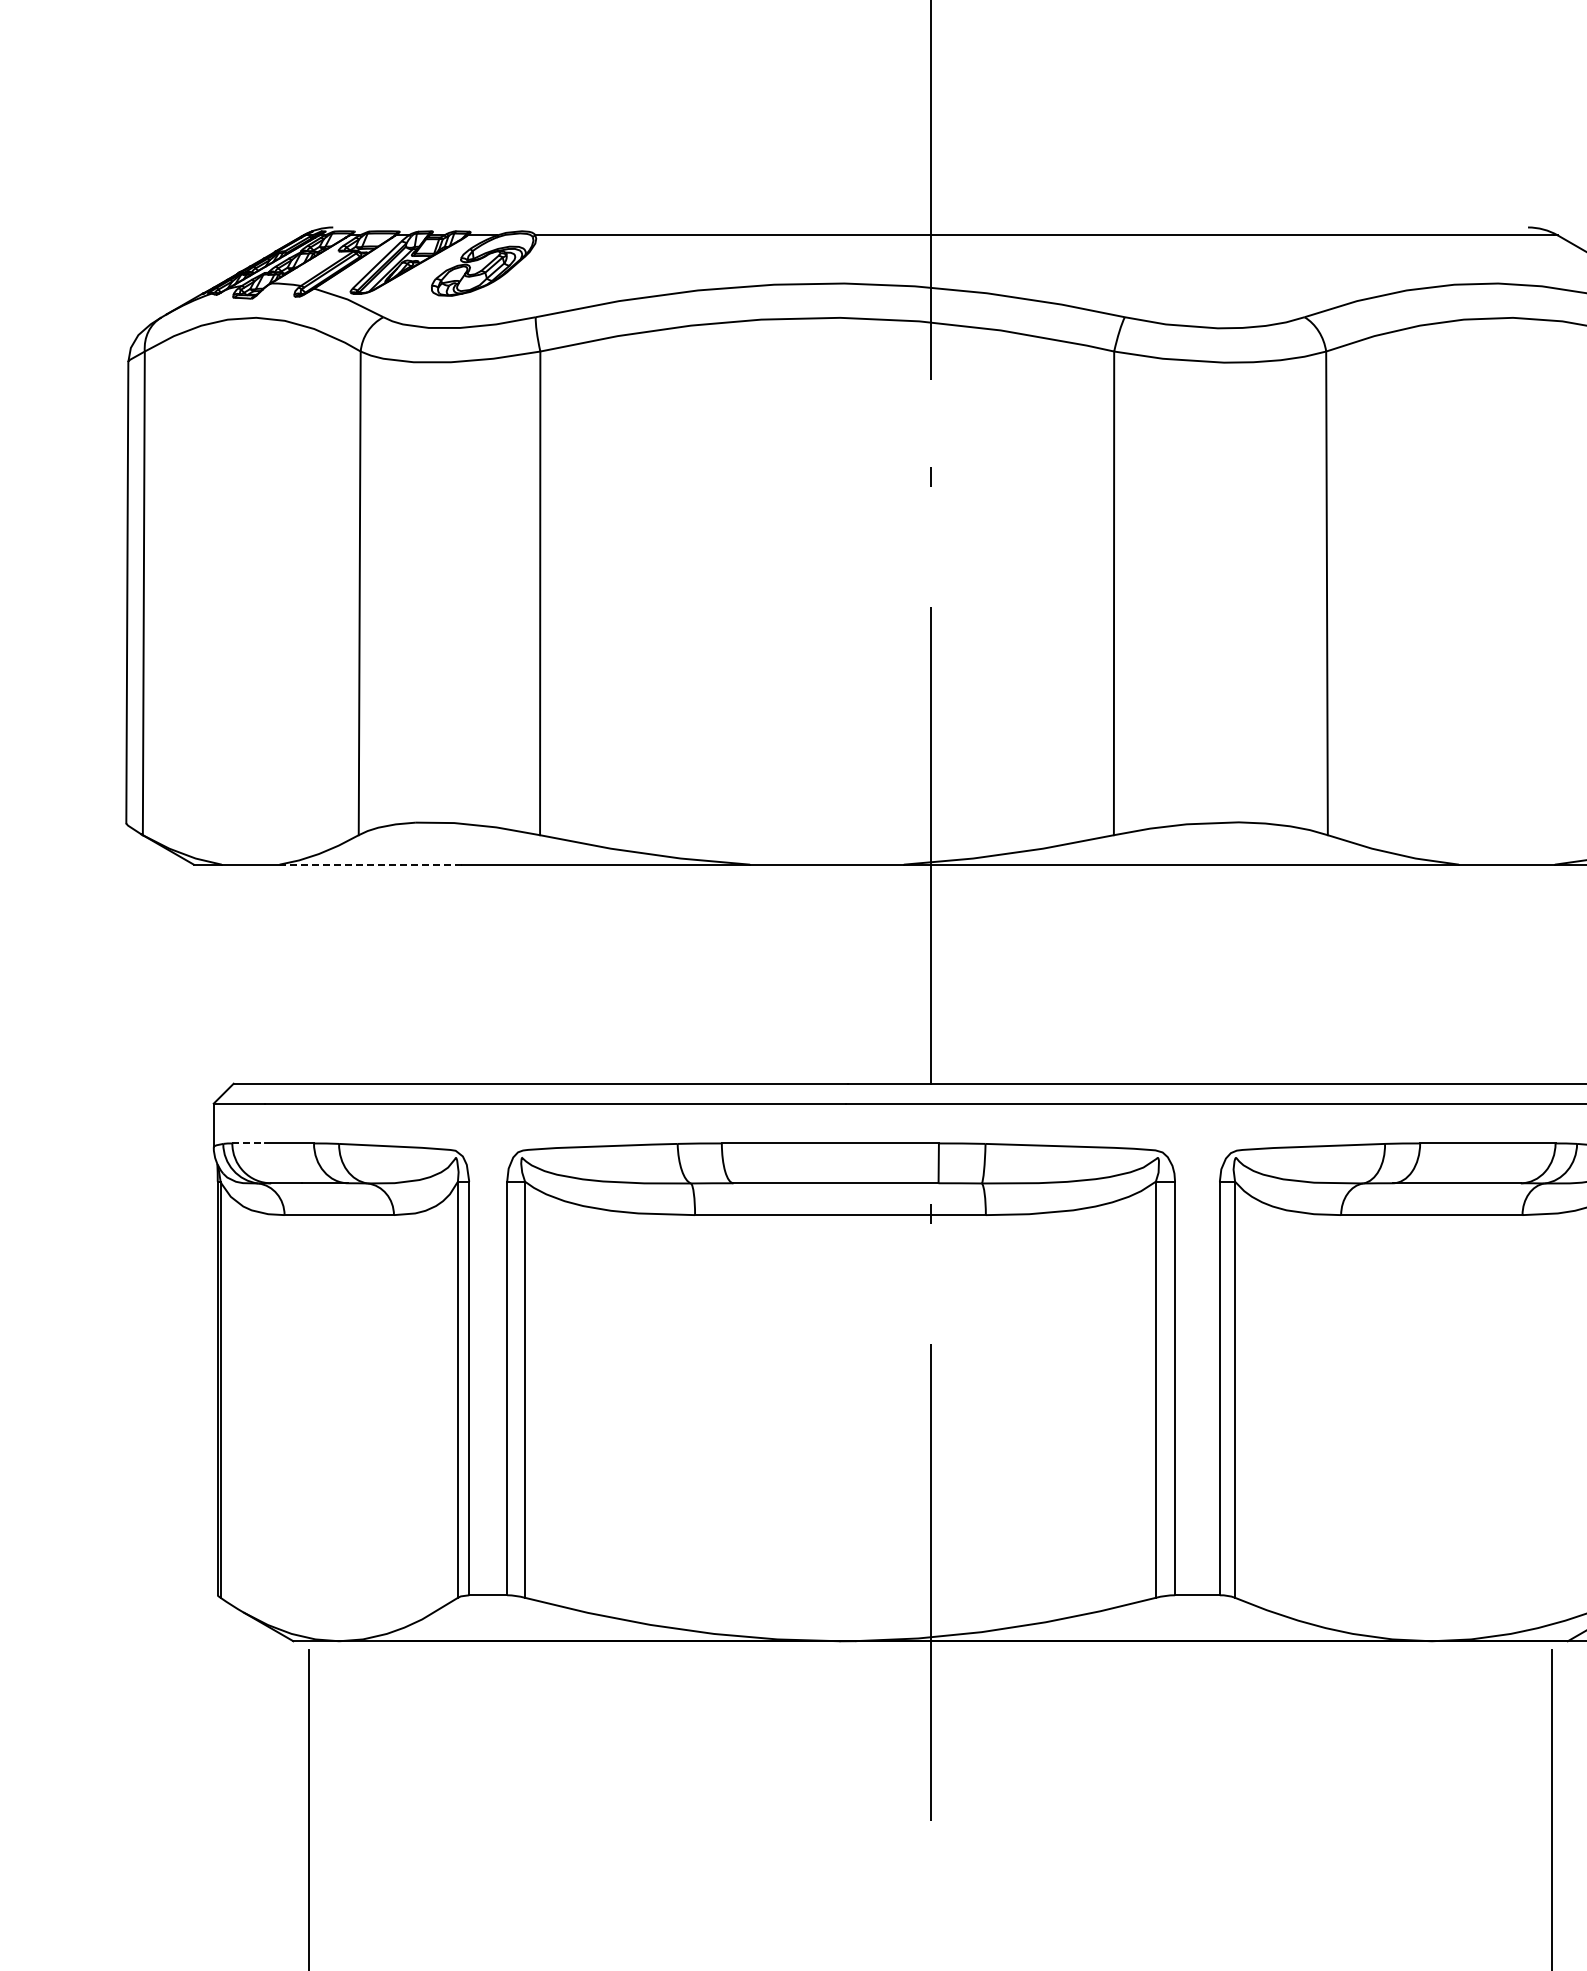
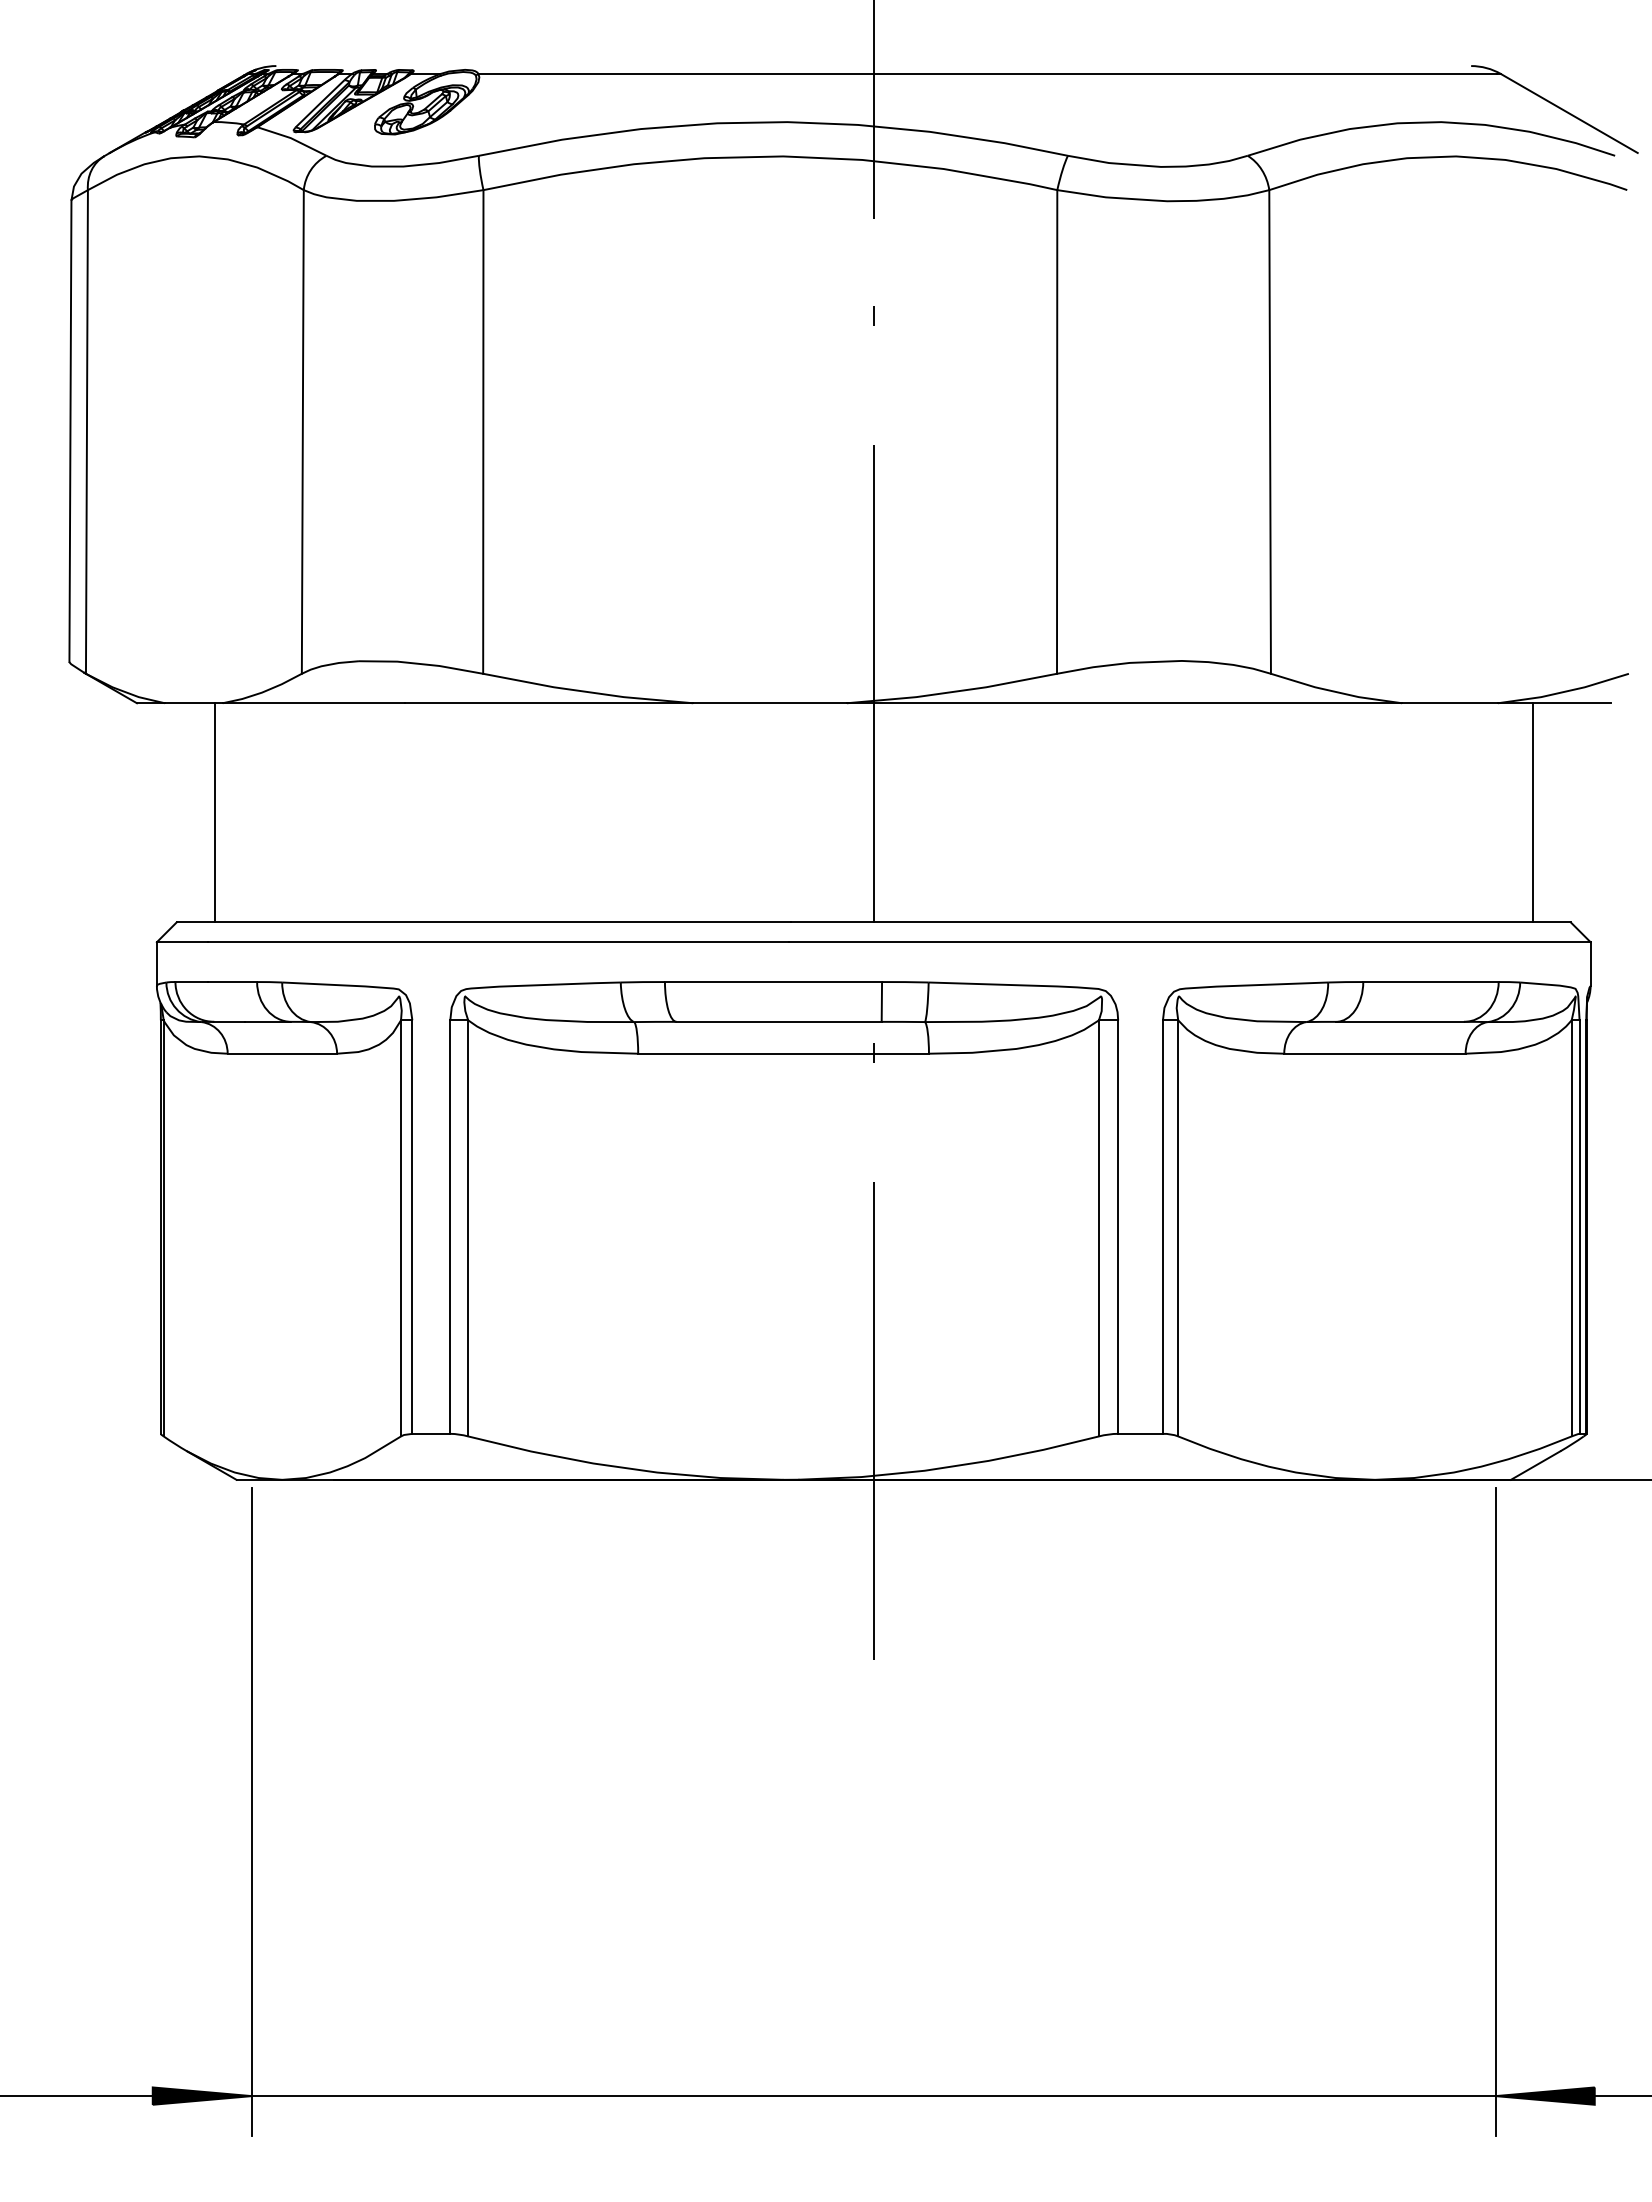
line: (370, 864) -> (313, 703), dashed -> solid
line: (271, 973) -> (214, 812), added
line: (248, 1143) -> (191, 982), dashed -> solid

